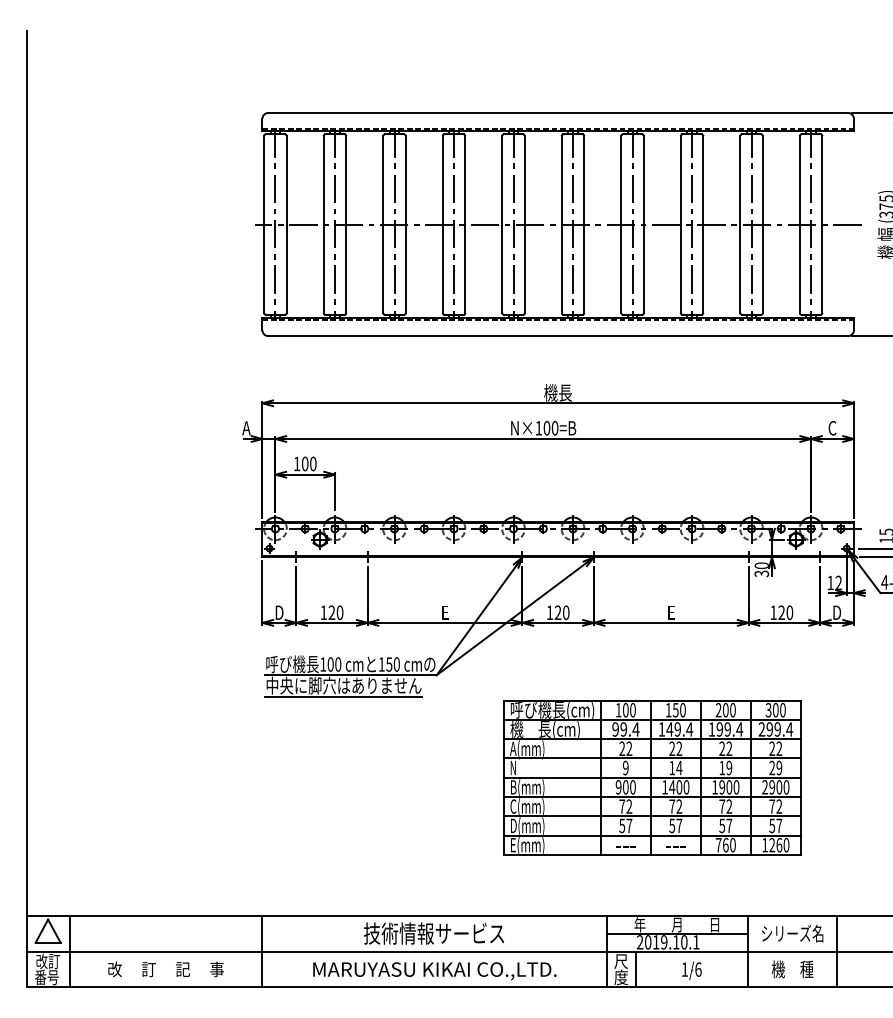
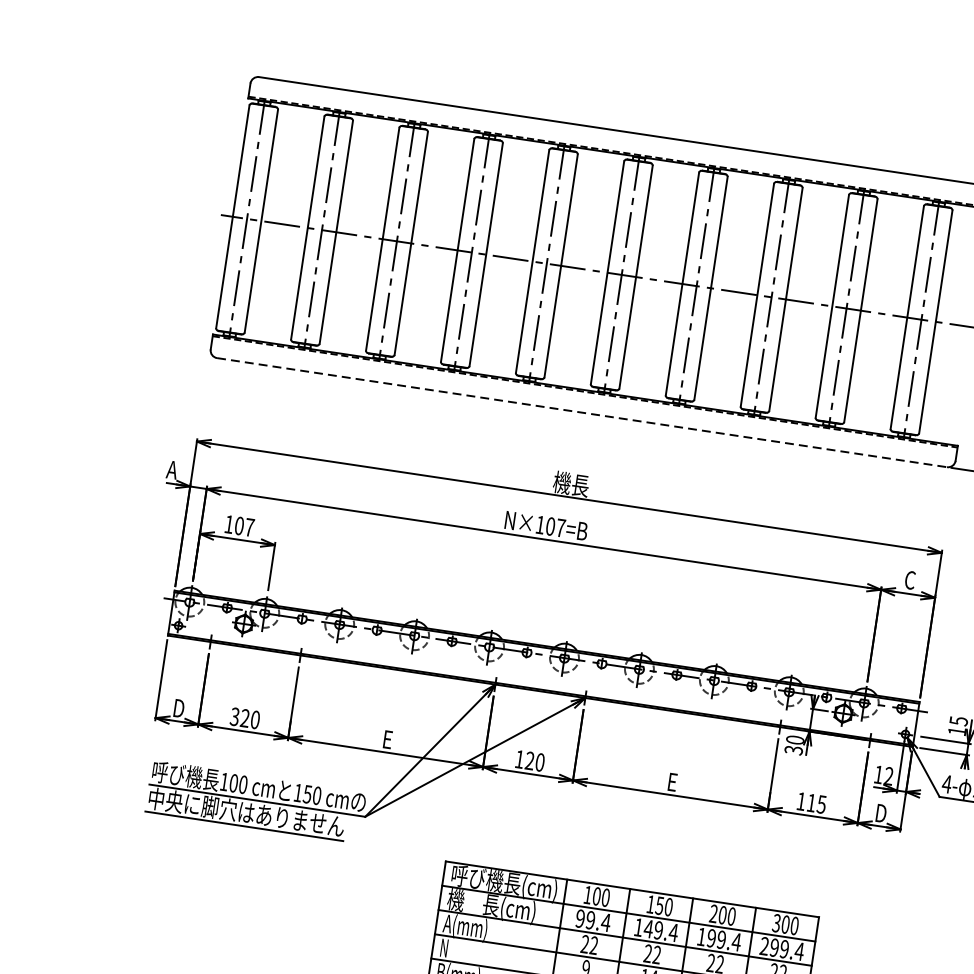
line: (558, 336) -> (582, 413), solid -> dashed
text: (554, 428) -> (560, 528), N×100=B -> N×107=B
text: (313, 463) -> (249, 526), 100 -> 107
text: (323, 612) -> (234, 716), 120 -> 320
text: (785, 612) -> (816, 803), 120 -> 115

